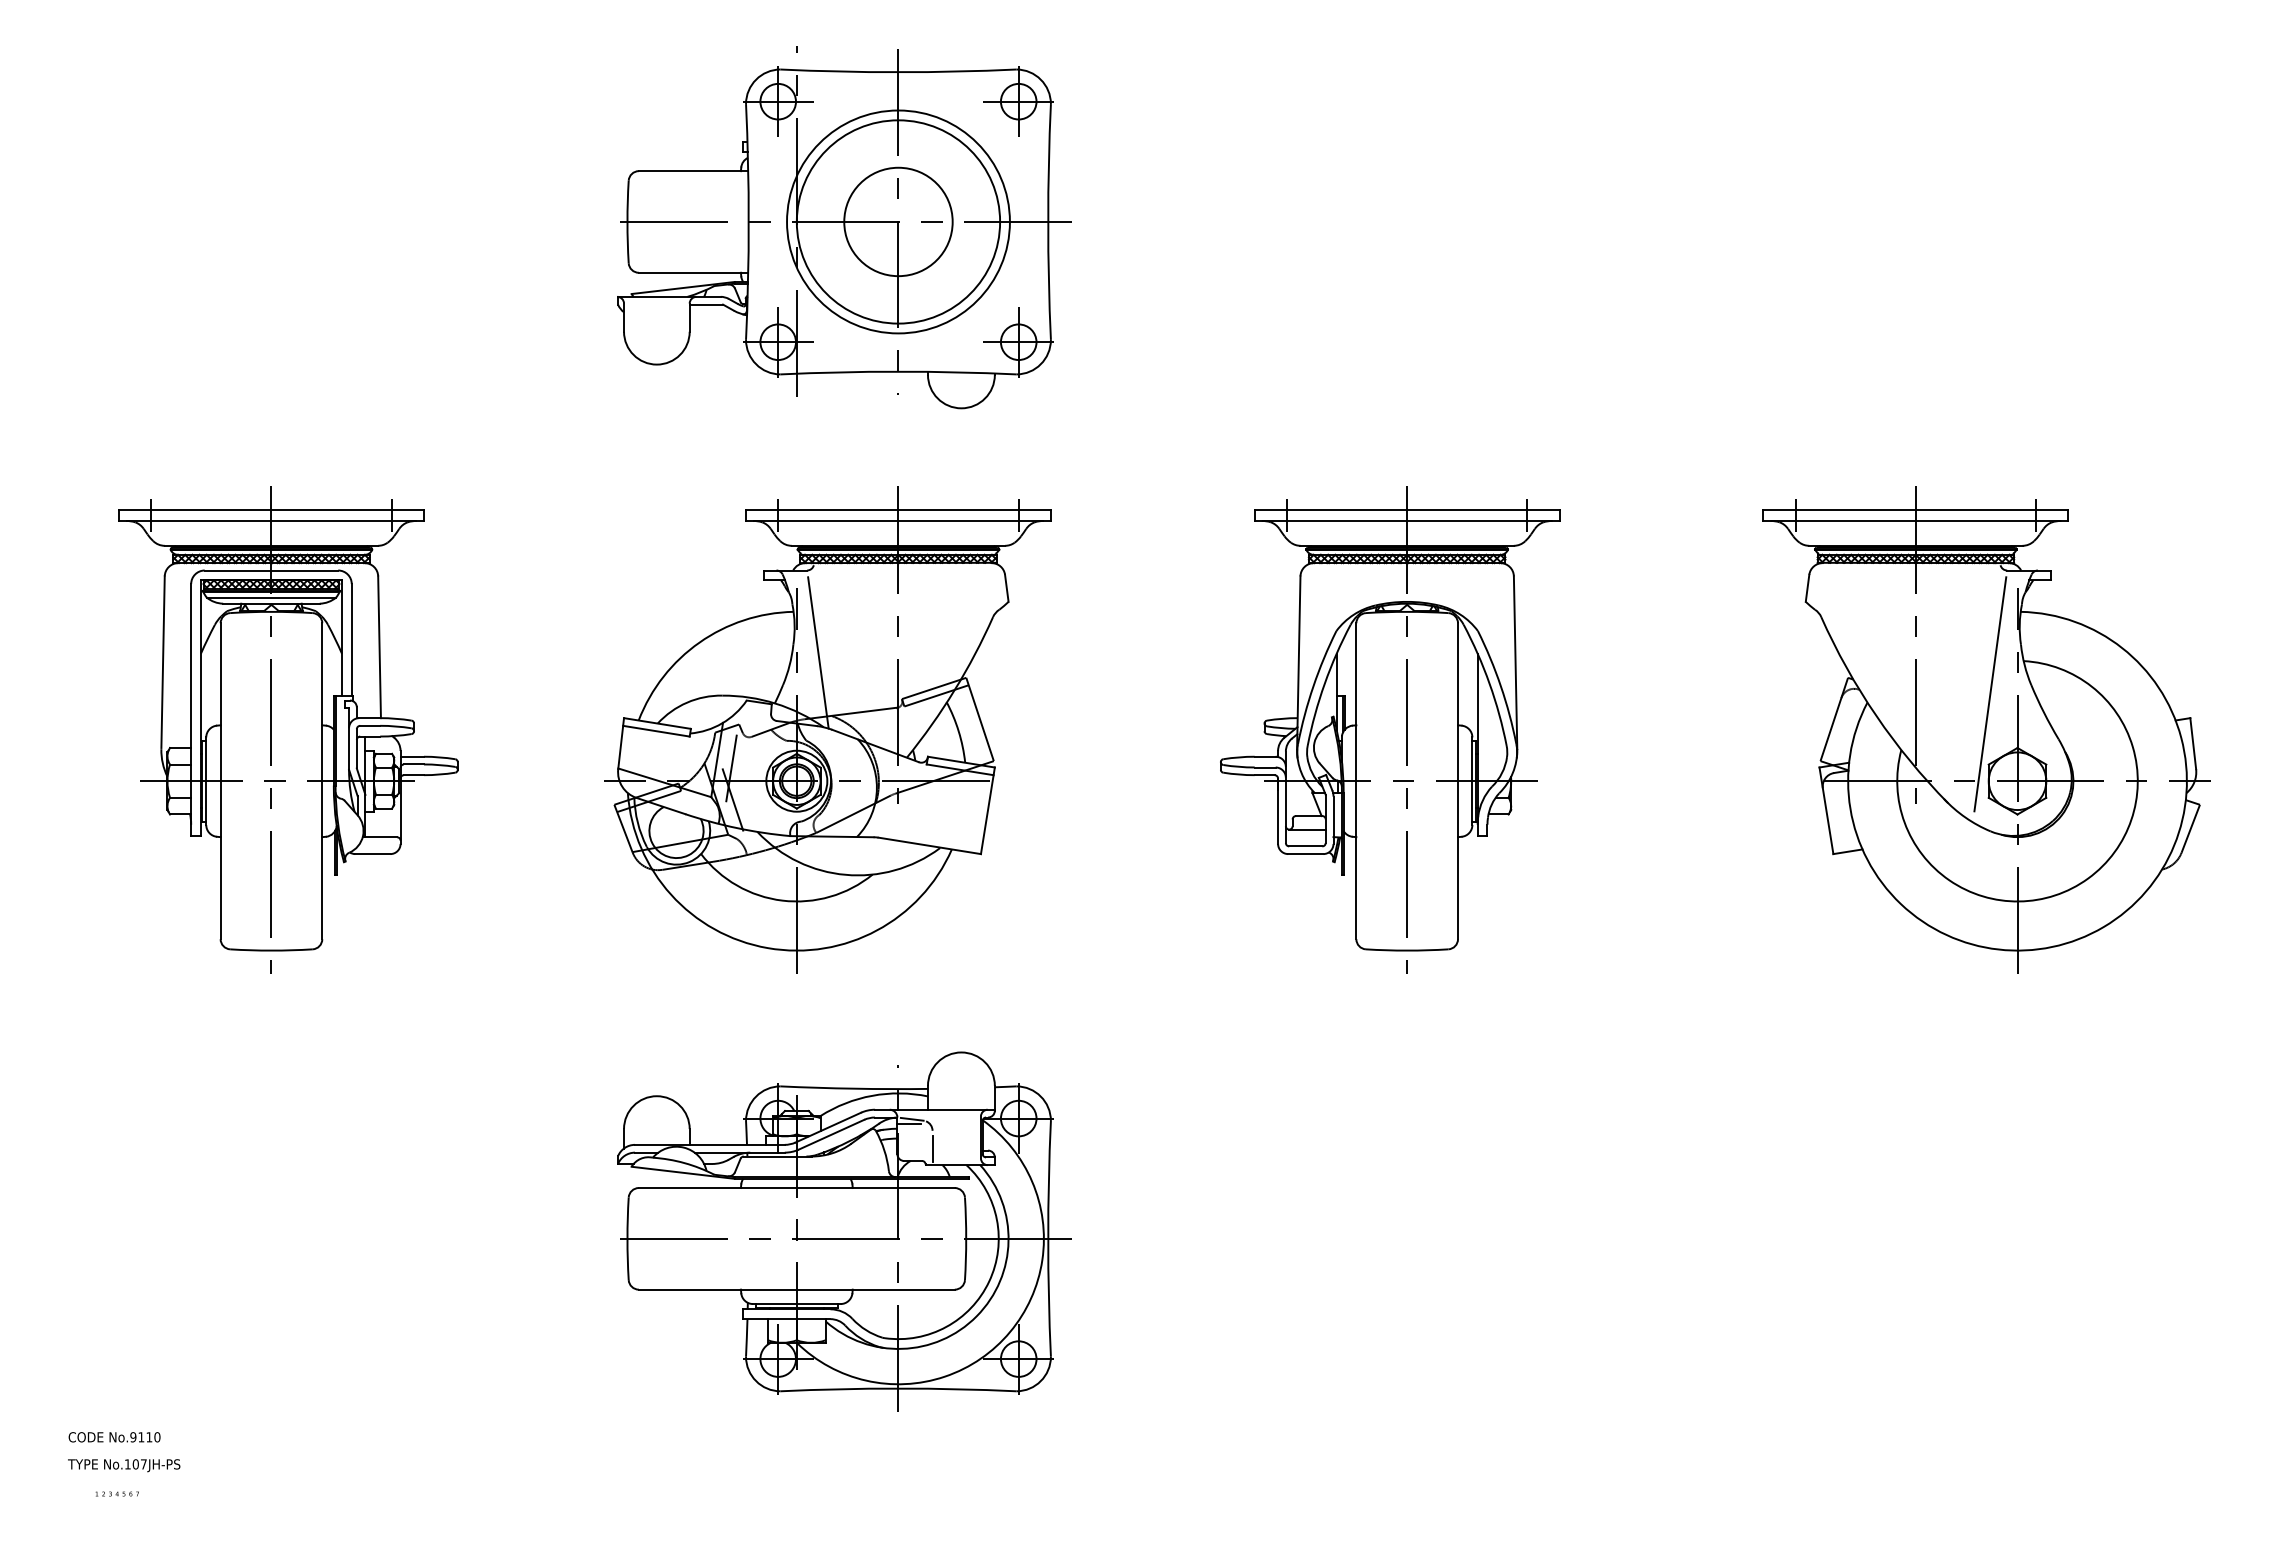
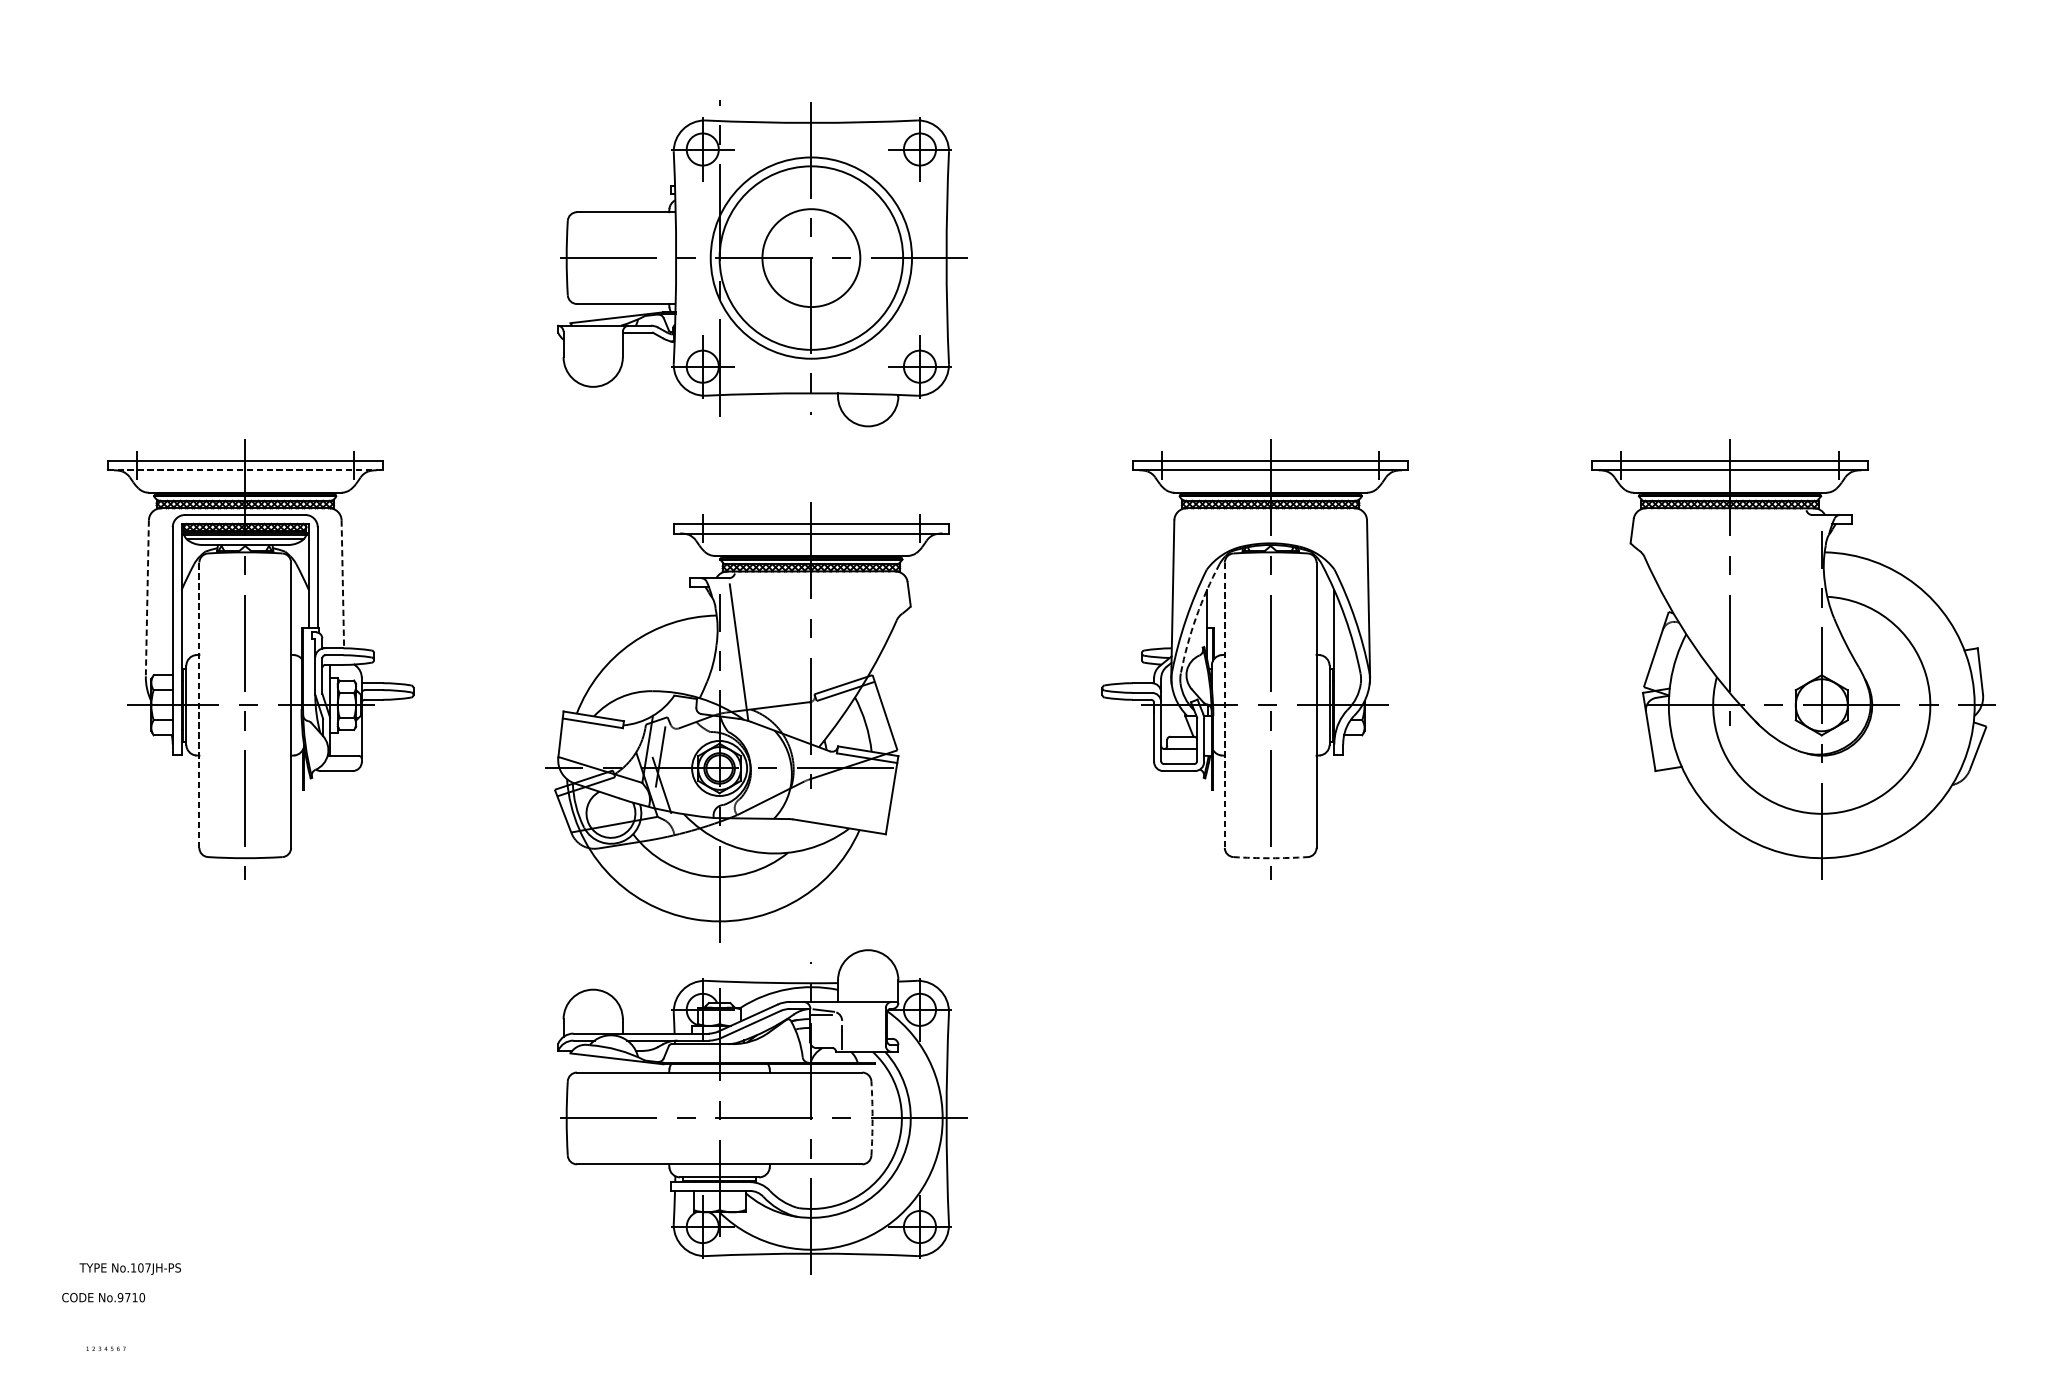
part: (844, 227) -> (762, 263), moved
line: (271, 521) -> (245, 470), solid -> dashed
line: (379, 647) -> (342, 584), solid -> dashed
line: (163, 662) -> (147, 598), solid -> dashed
arc: (1324, 683) -> (1196, 617), solid -> dashed
line: (1990, 694) -> (1797, 626), removed
part: (827, 729) -> (747, 721), moved
line: (220, 781) -> (199, 705), solid -> dashed
line: (1356, 781) -> (1224, 705), solid -> dashed
arc: (1407, 950) -> (1270, 858), solid -> dashed
arc: (966, 1238) -> (872, 1118), solid -> dashed
text: (141, 1437) -> (127, 1297), No.9110 -> No.9710
text: (124, 1465) -> (130, 1268), moved

